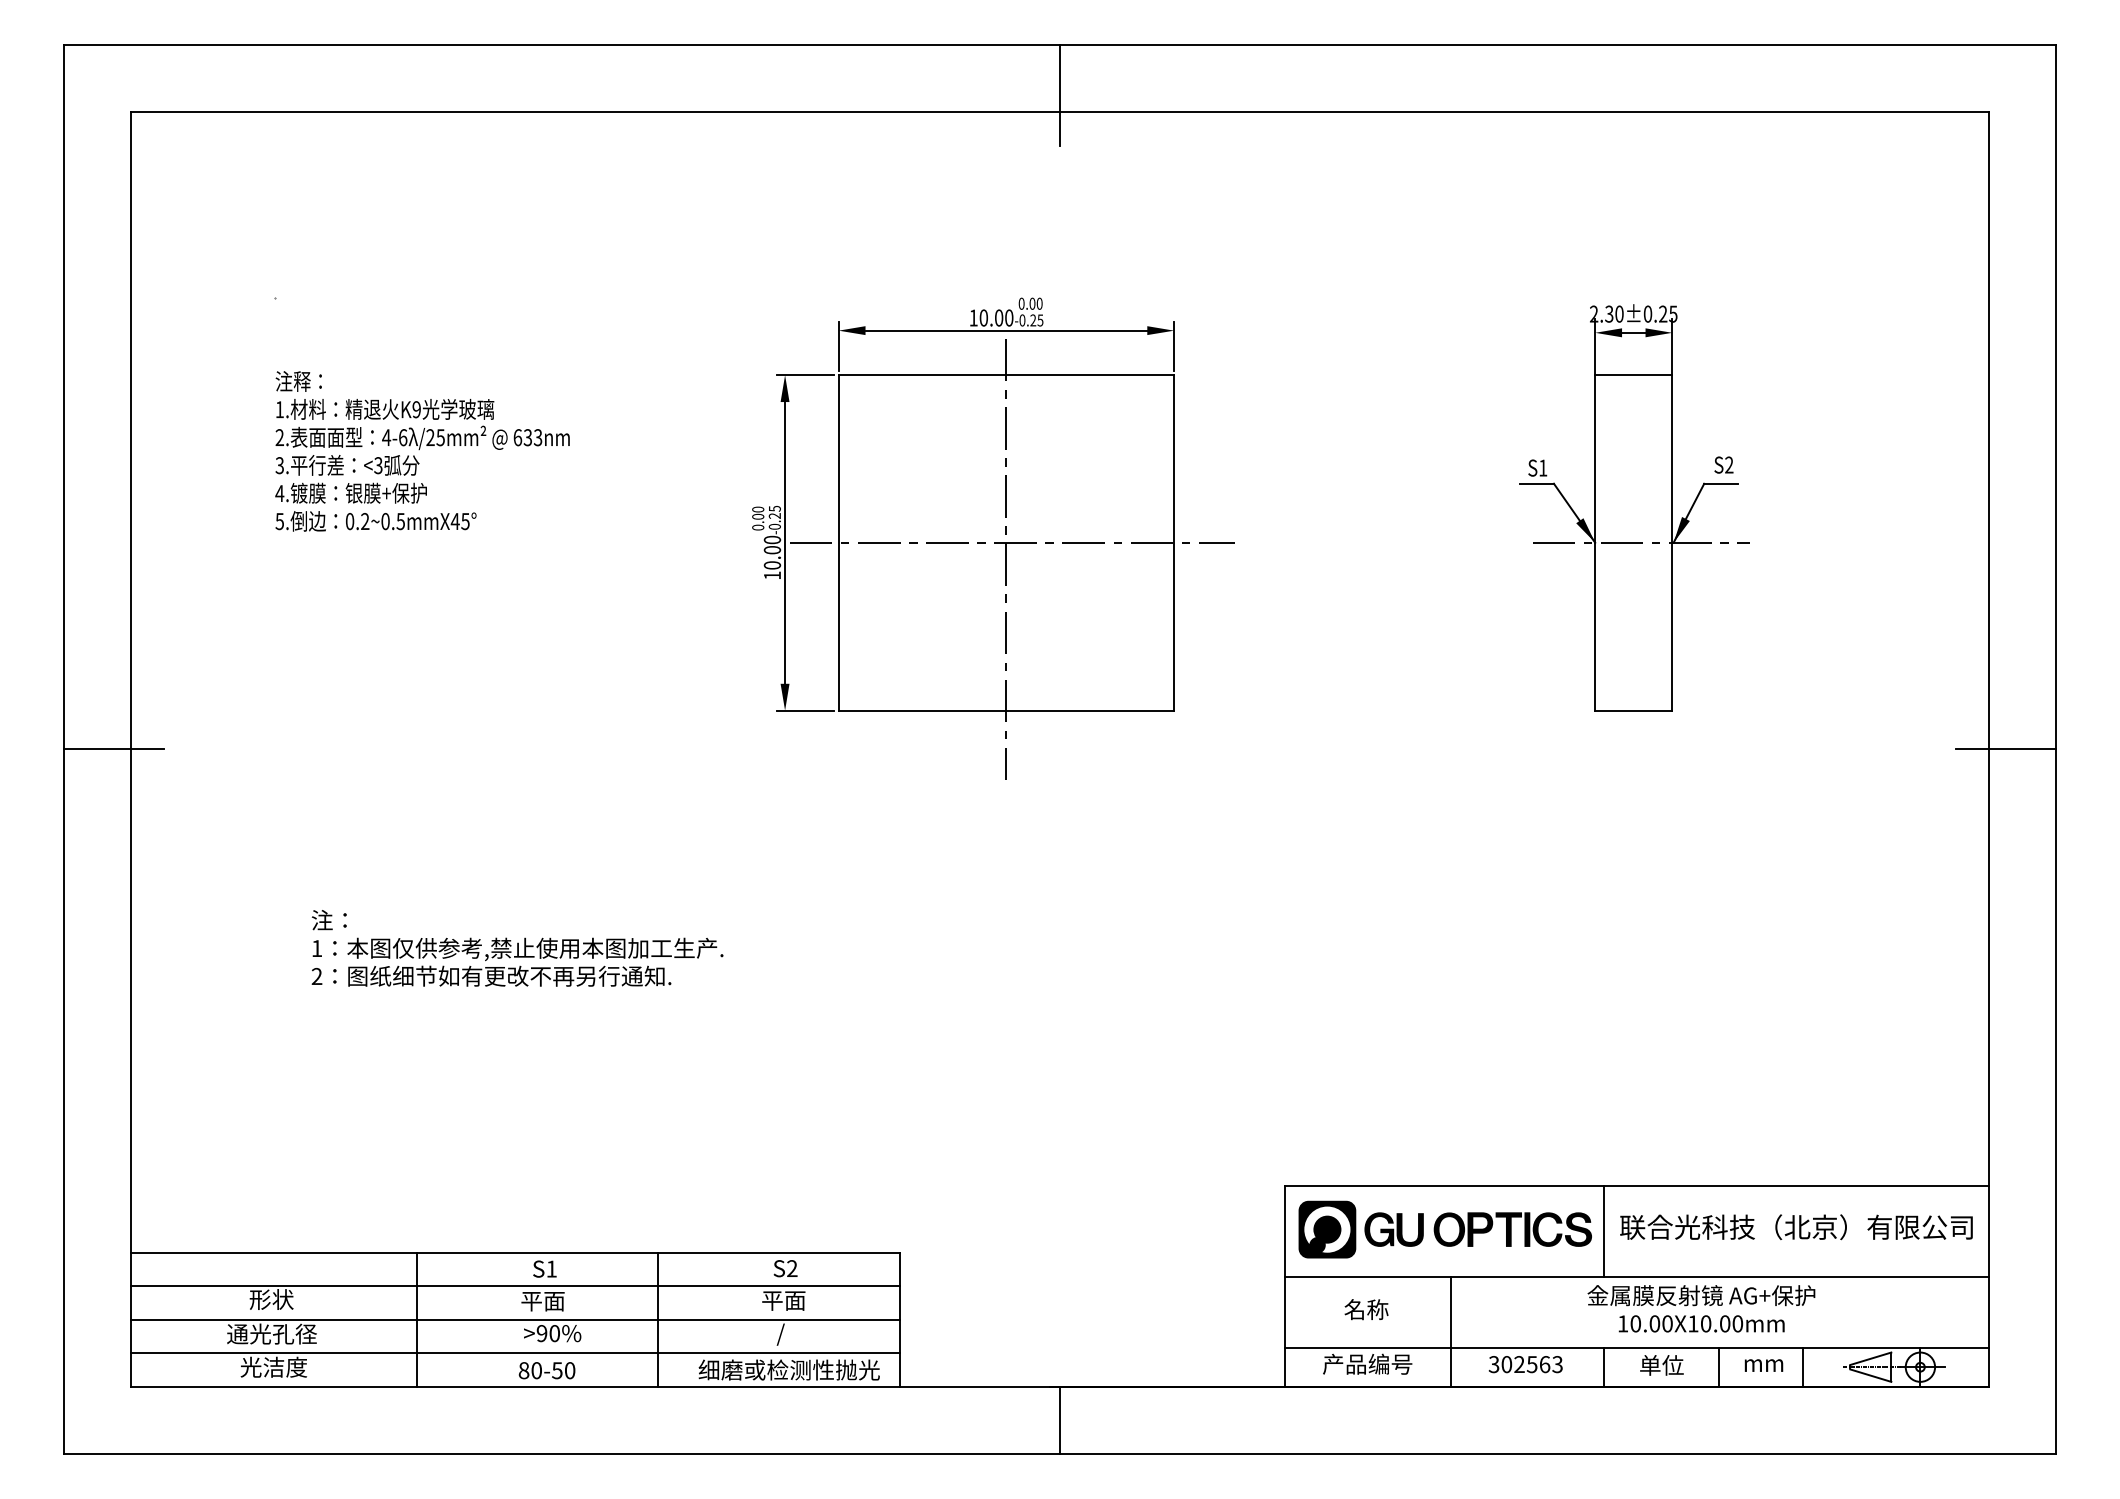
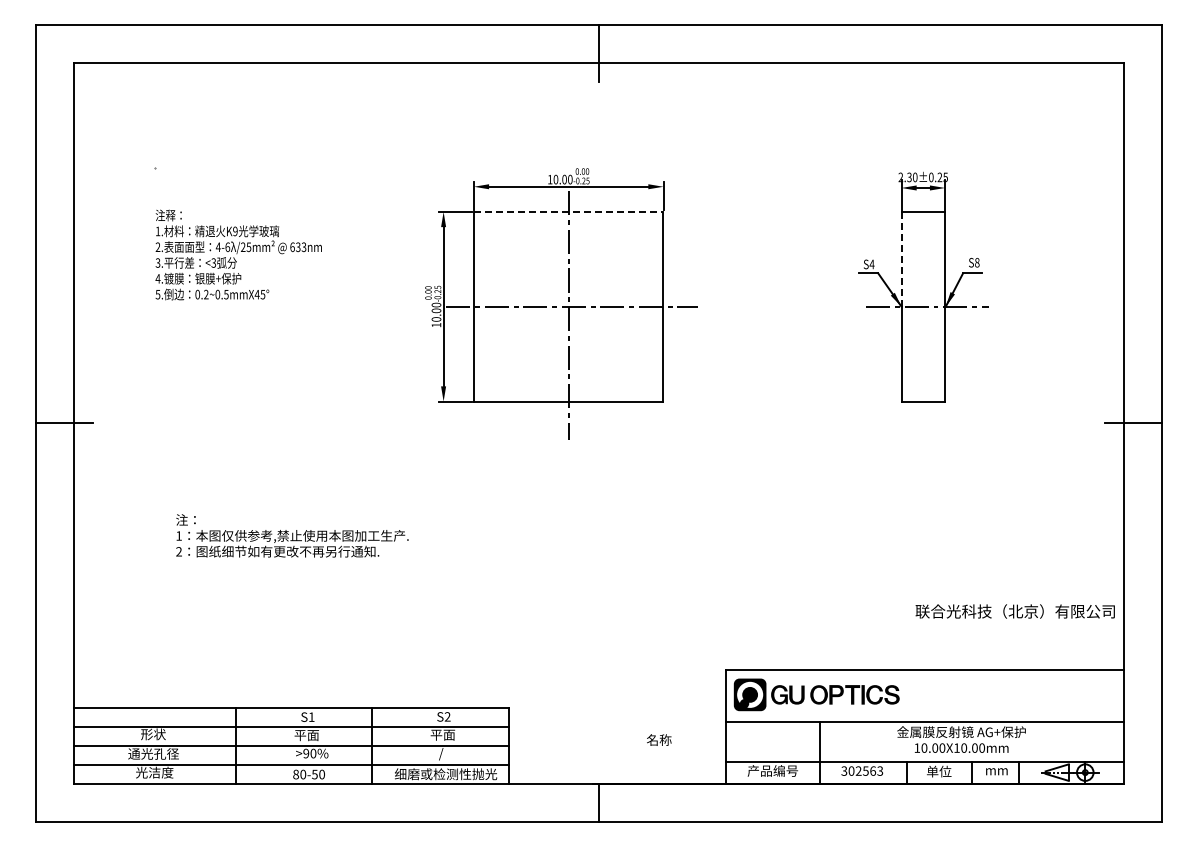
line: (1006, 374) -> (568, 211), solid -> dashed
line: (1595, 457) -> (901, 258), solid -> dashed
text: (1729, 464) -> (977, 262), S2 -> S8
text: (1542, 468) -> (871, 264), S1 -> S4
text: (1795, 1227) -> (1014, 611), moved
line: (1604, 1230) -> (906, 695), removed
text: (1366, 1308) -> (659, 739), moved

